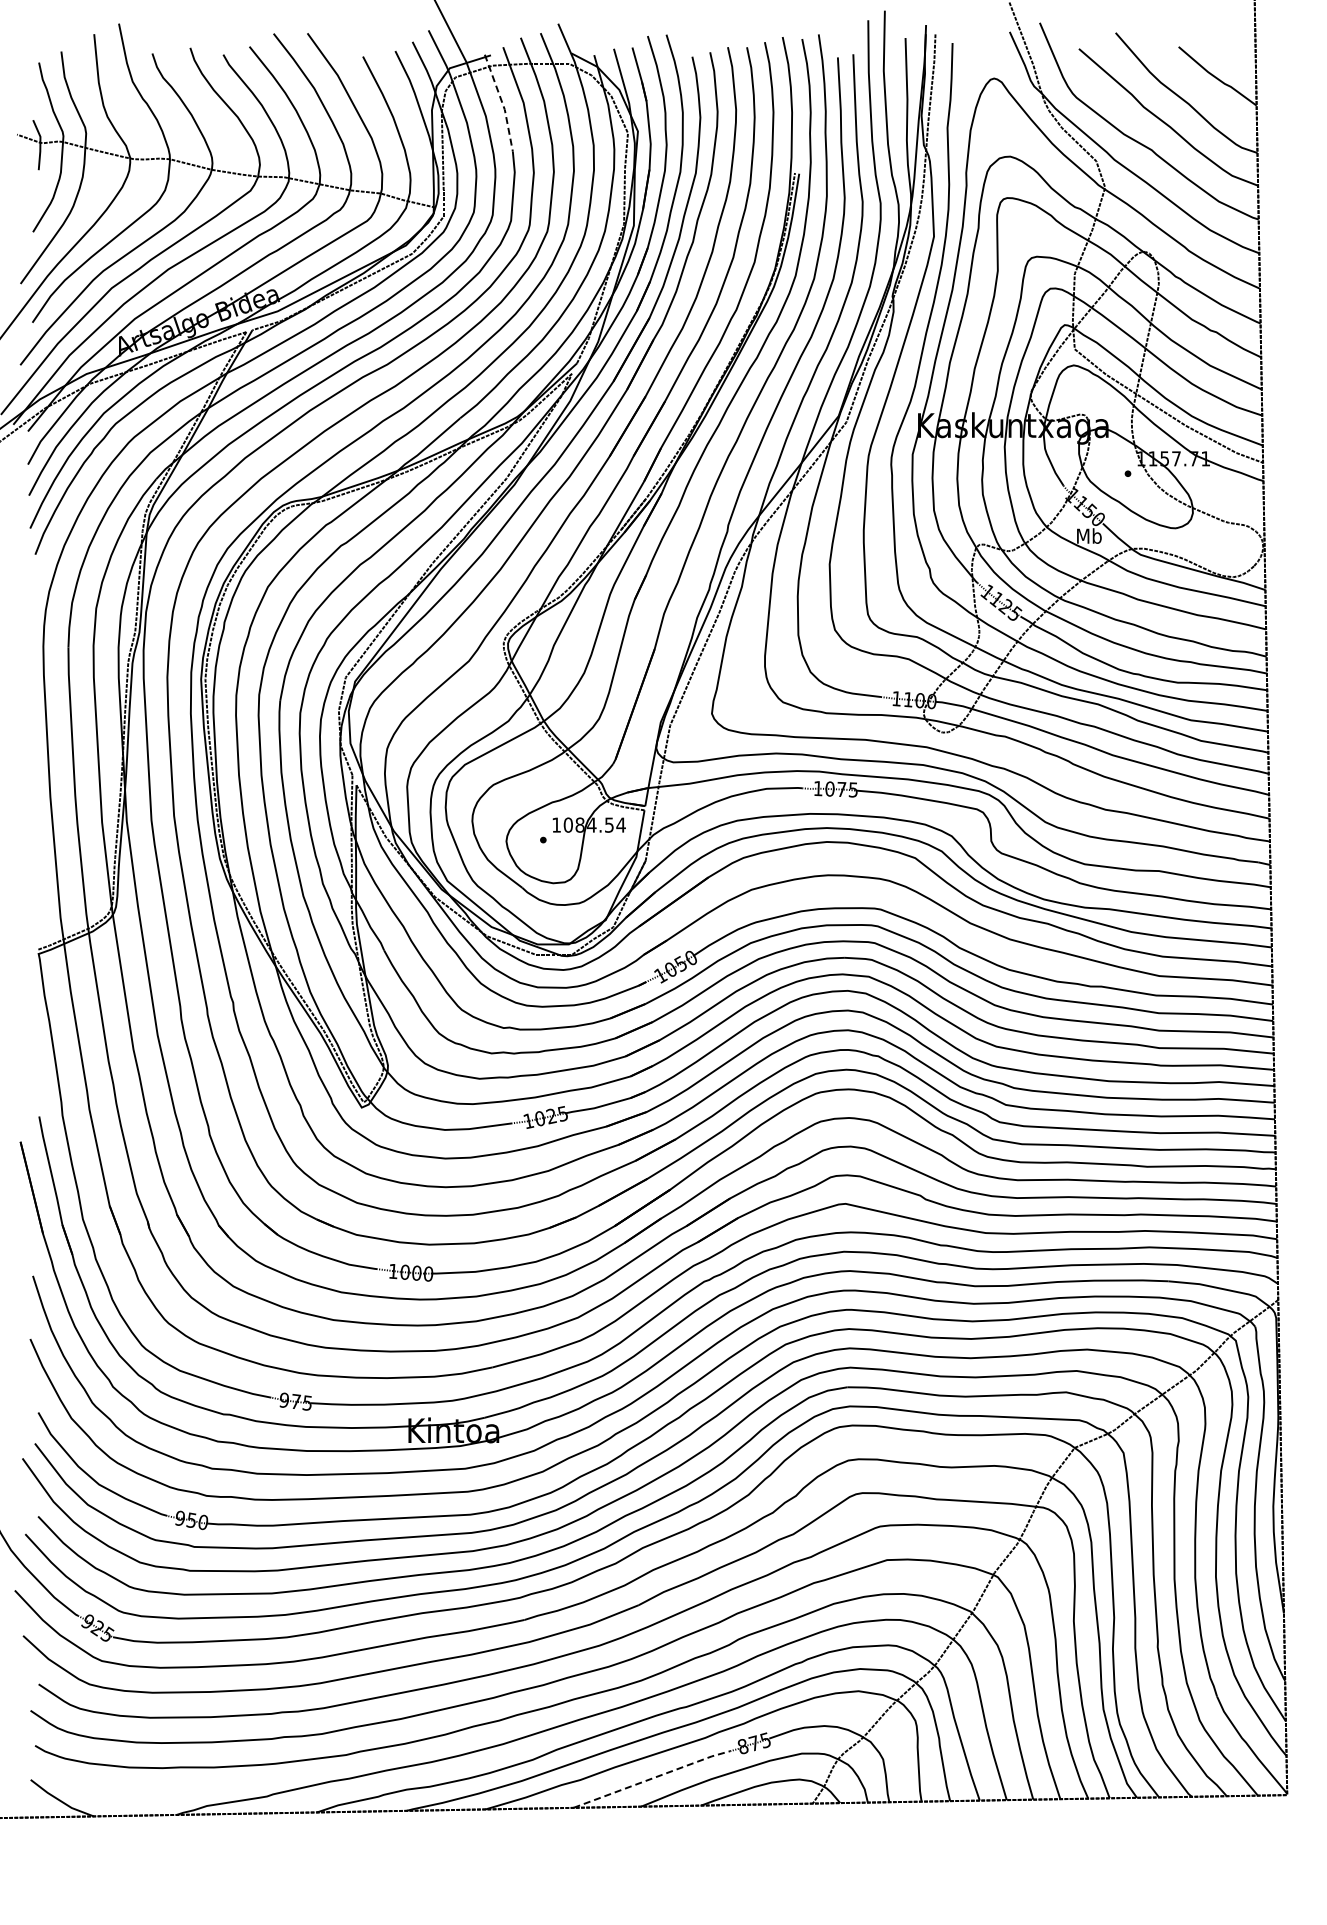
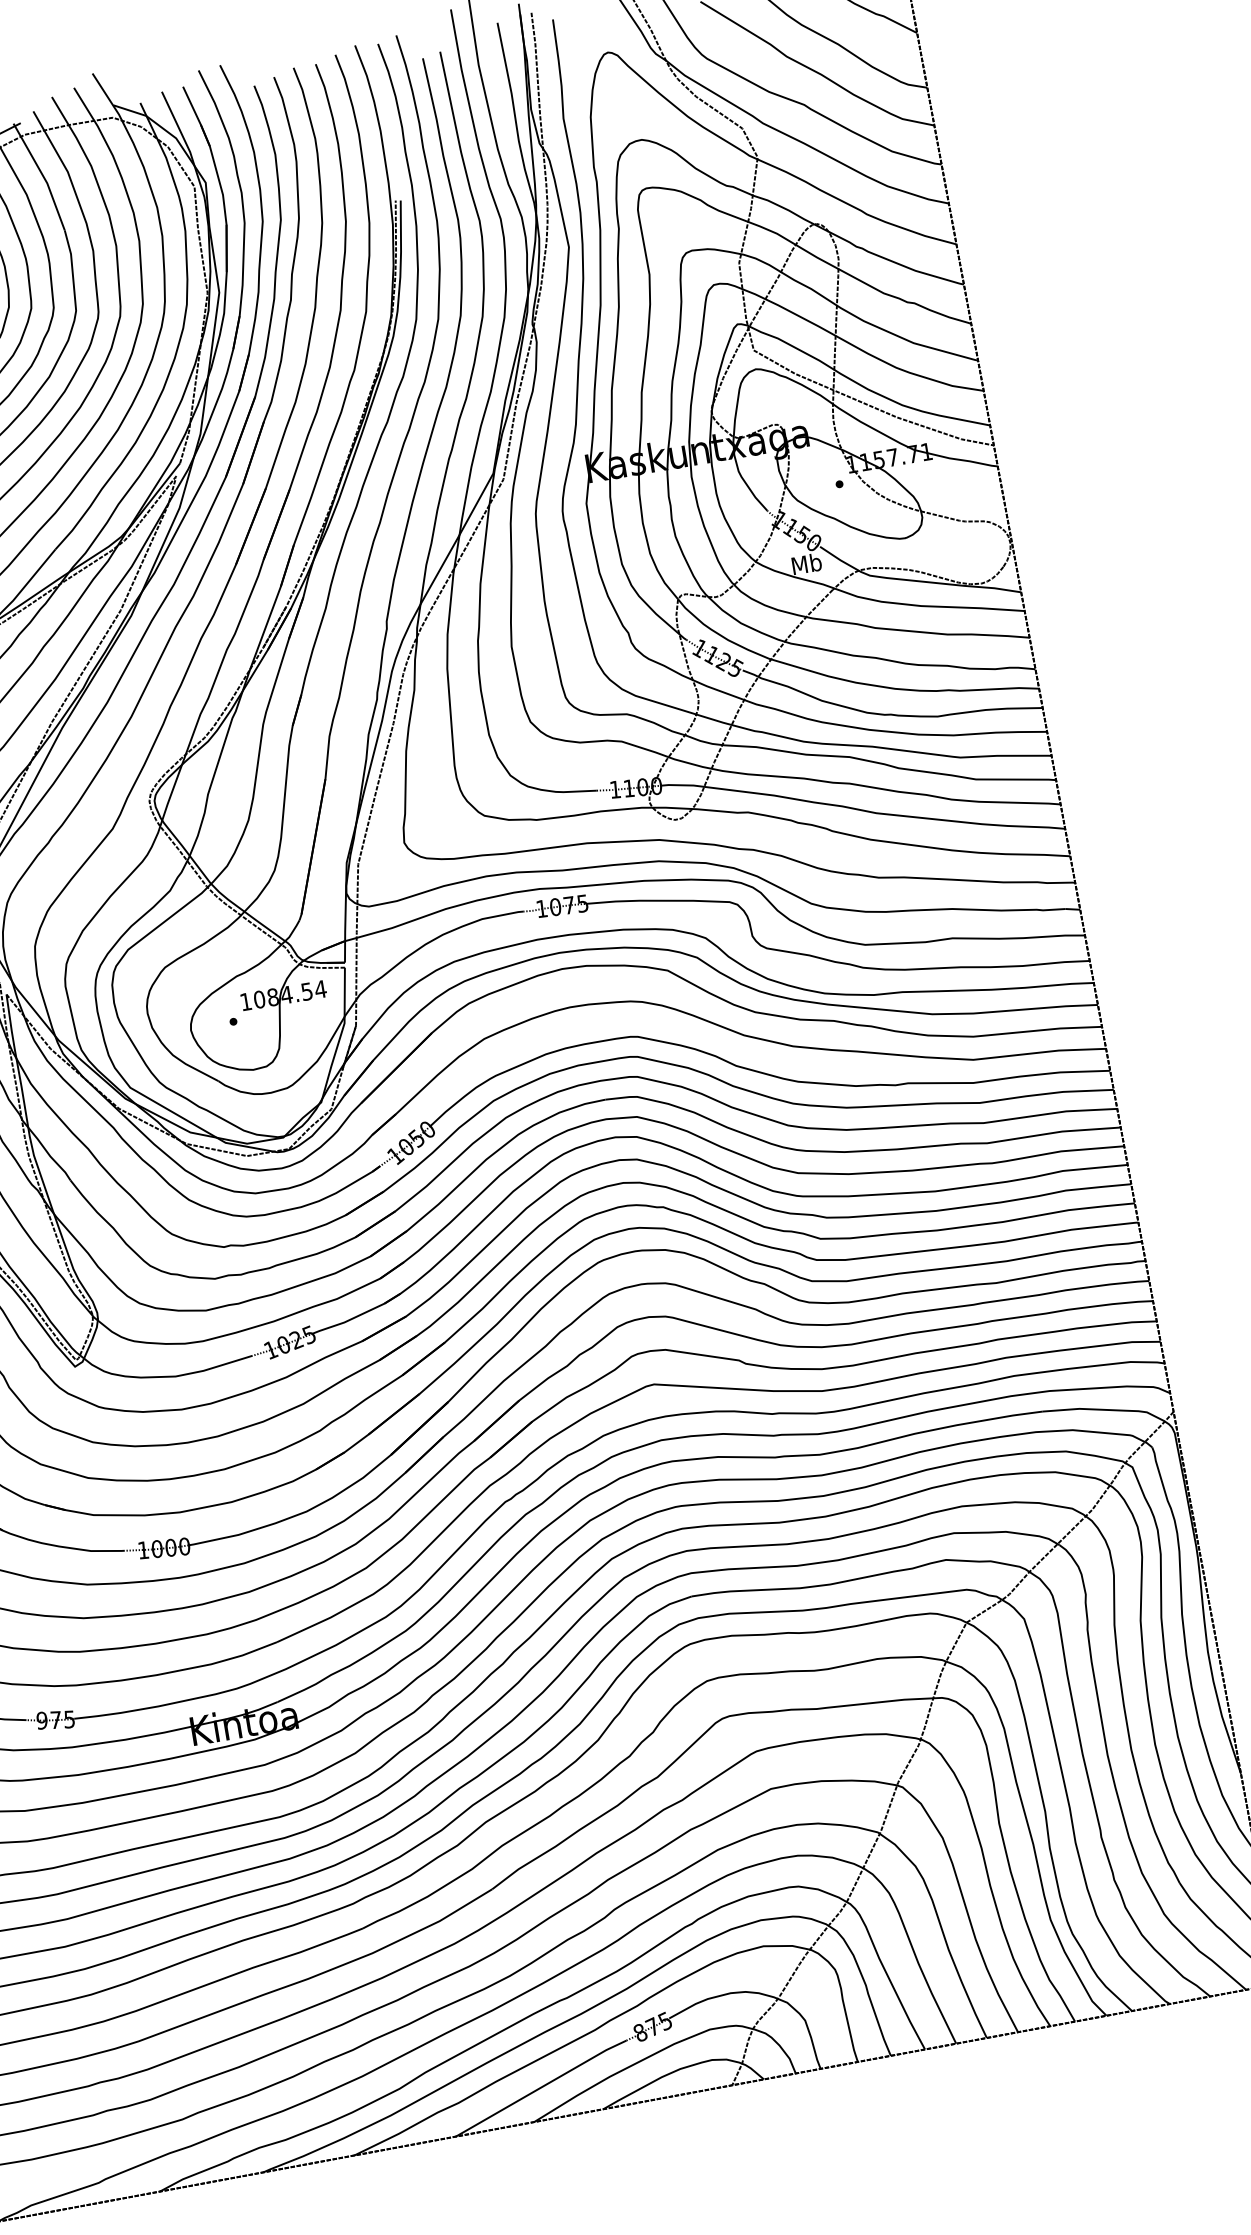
line: (502, 103) -> (43, 176), dashed -> solid
line: (652, 1778) -> (541, 2087), dashed -> solid

